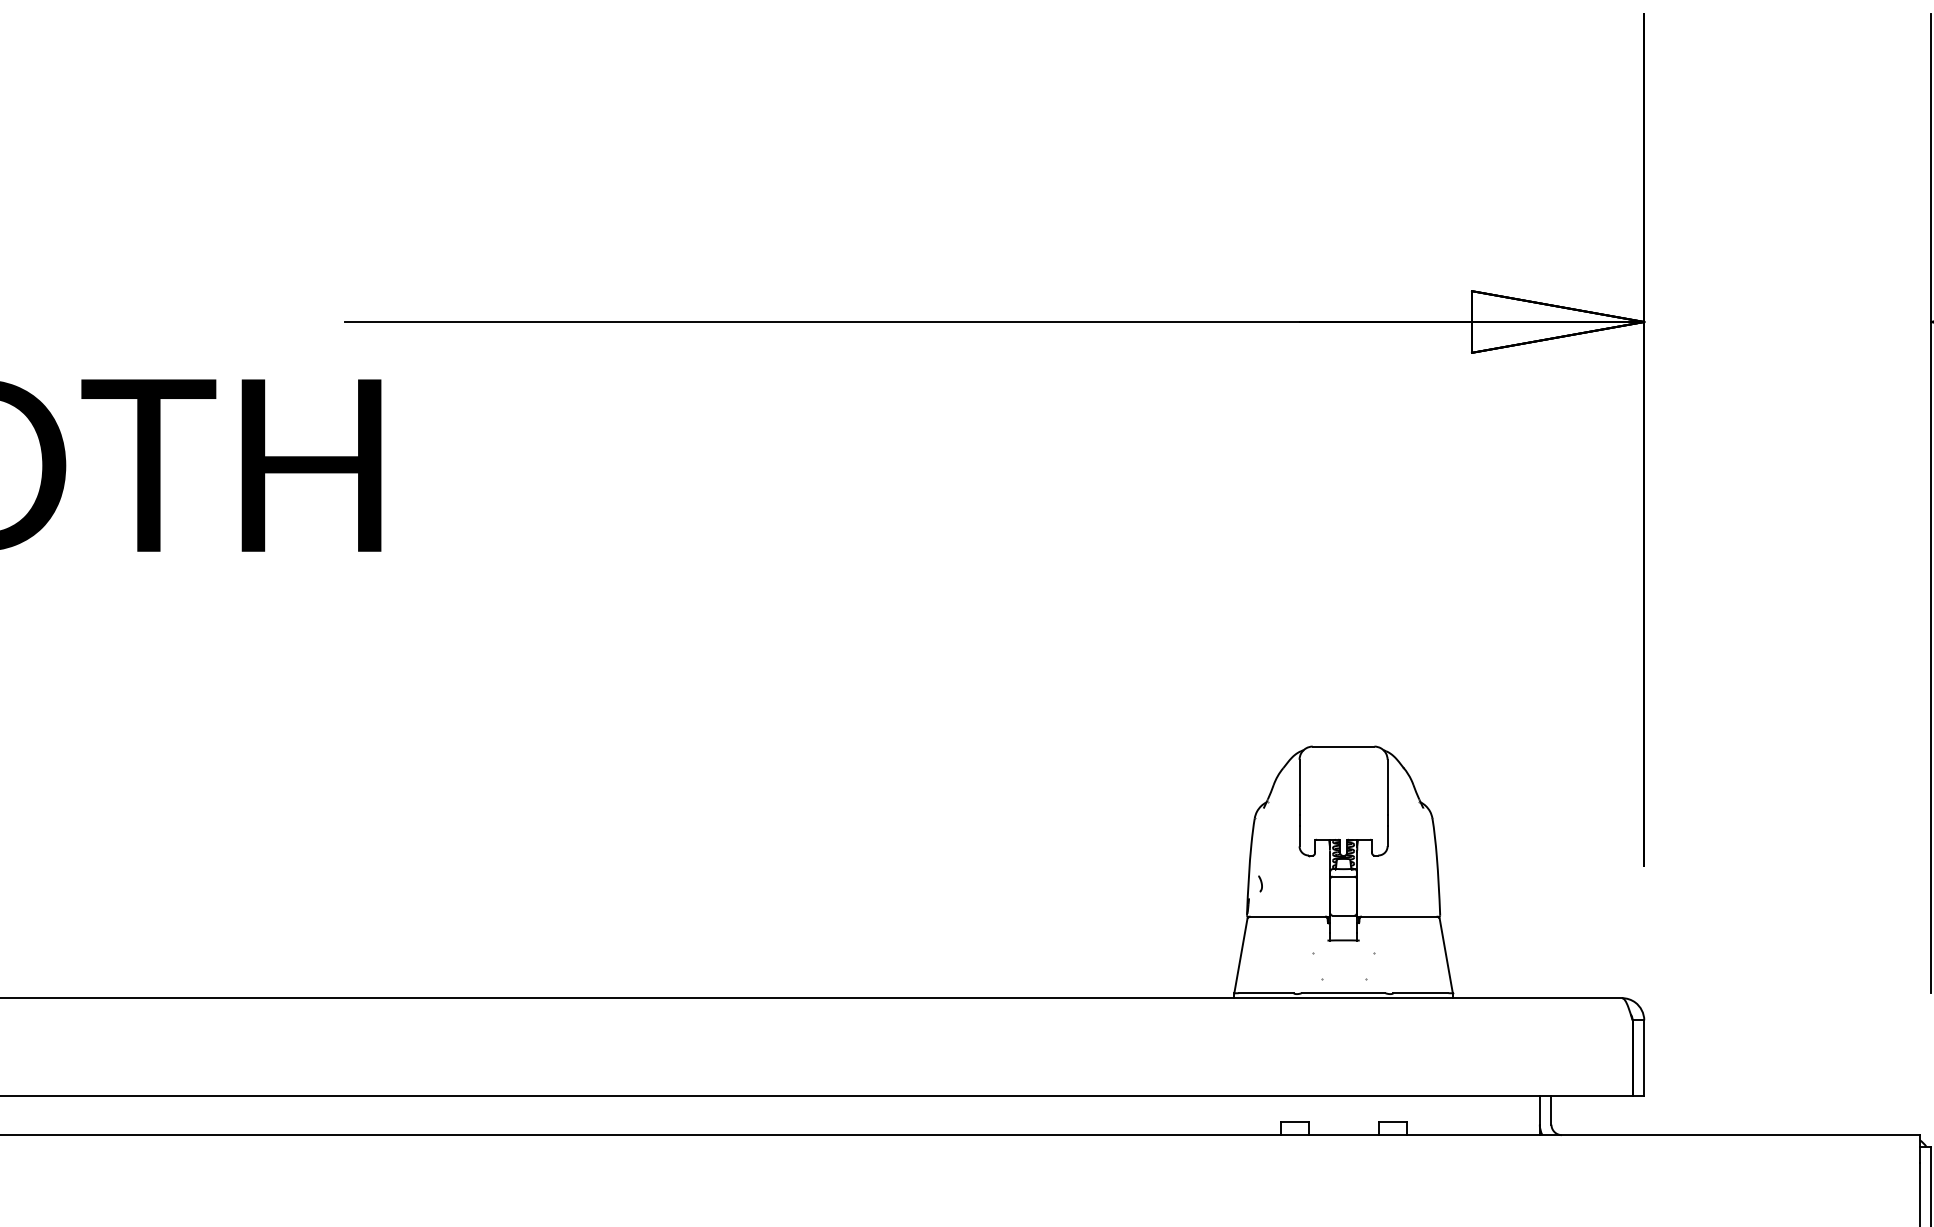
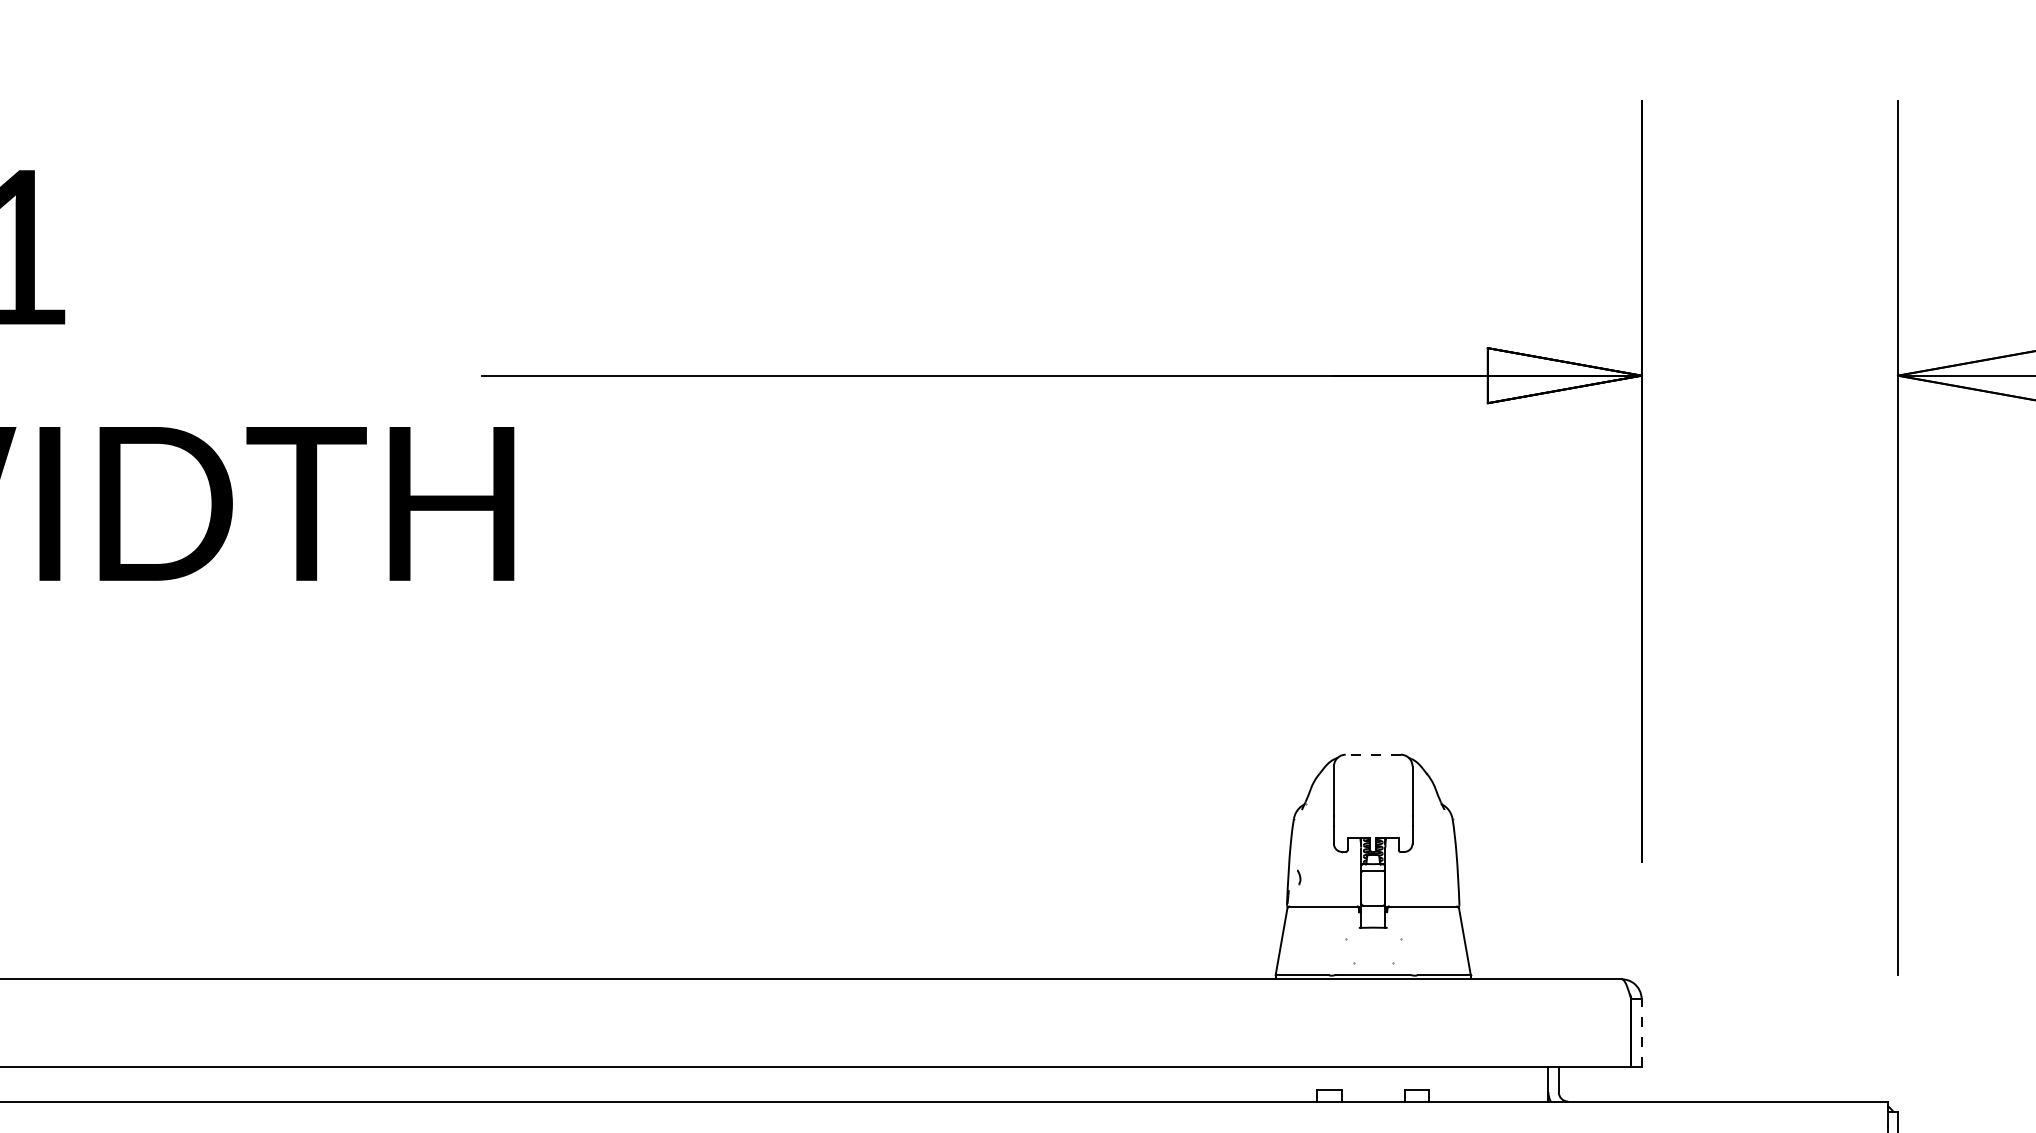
line: (1343, 746) -> (1373, 754), solid -> dashed
line: (1644, 1057) -> (1641, 1032), solid -> dashed

